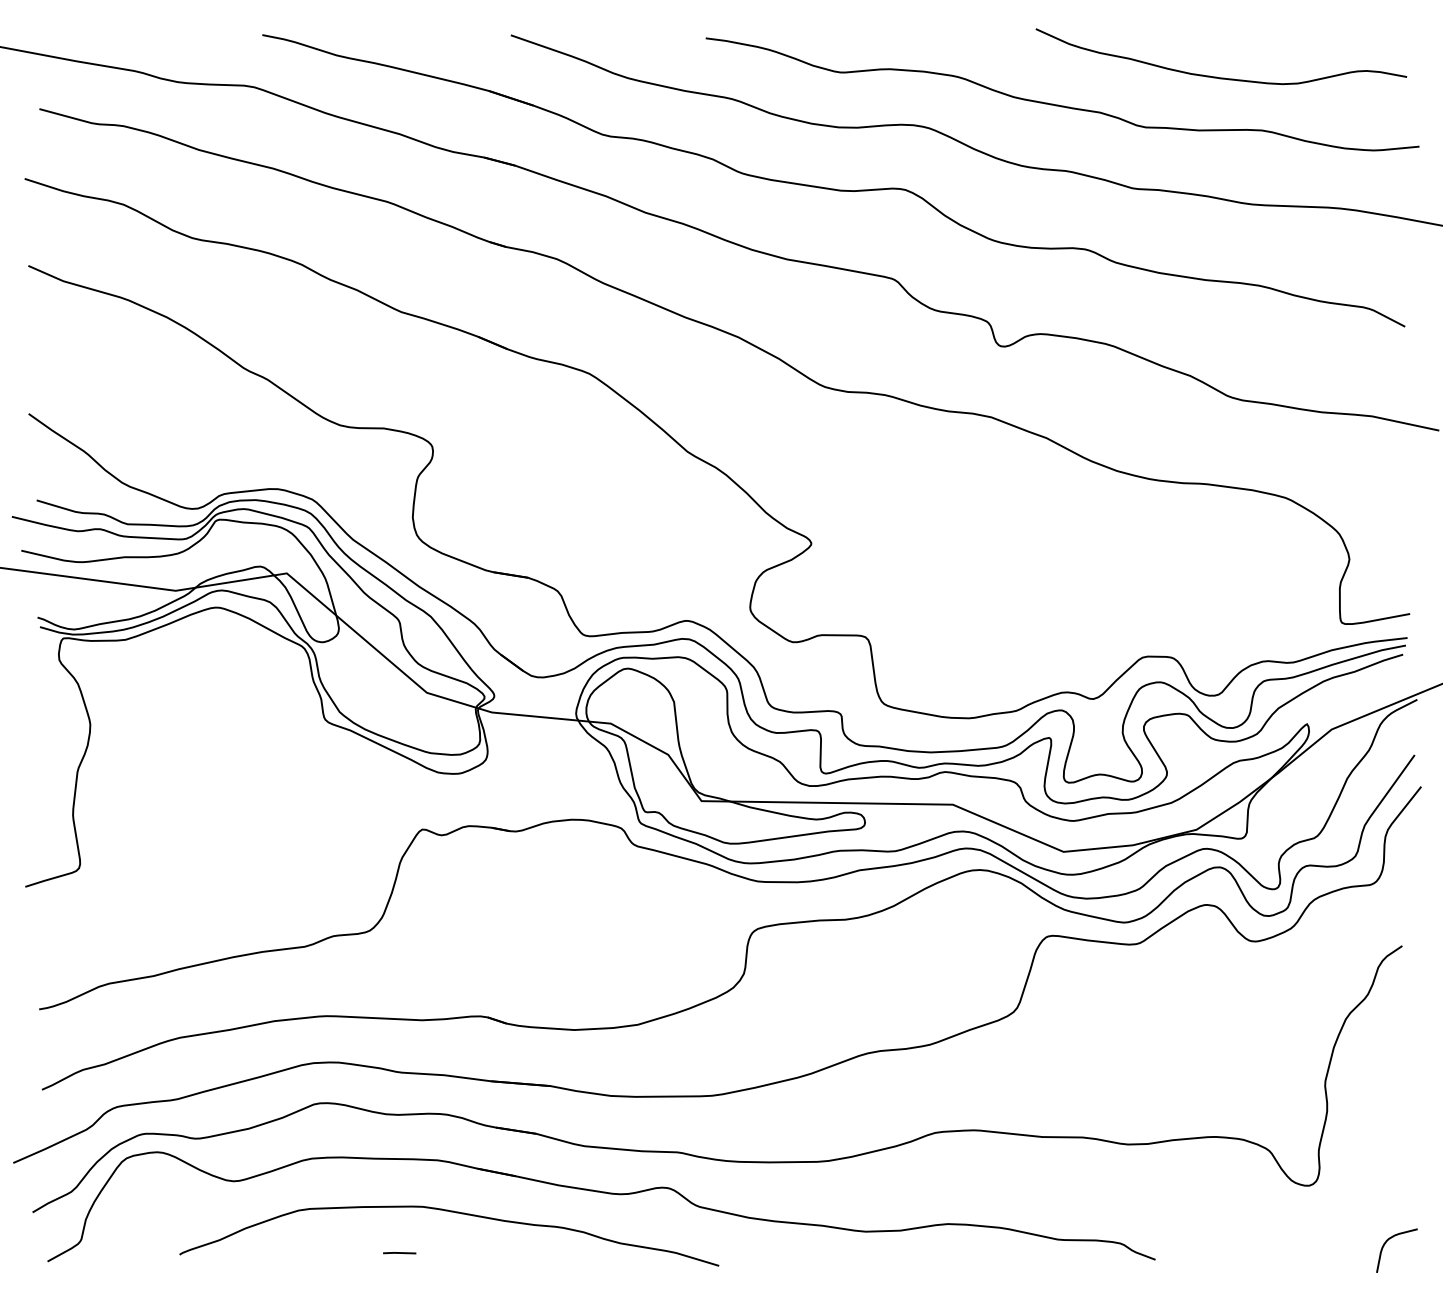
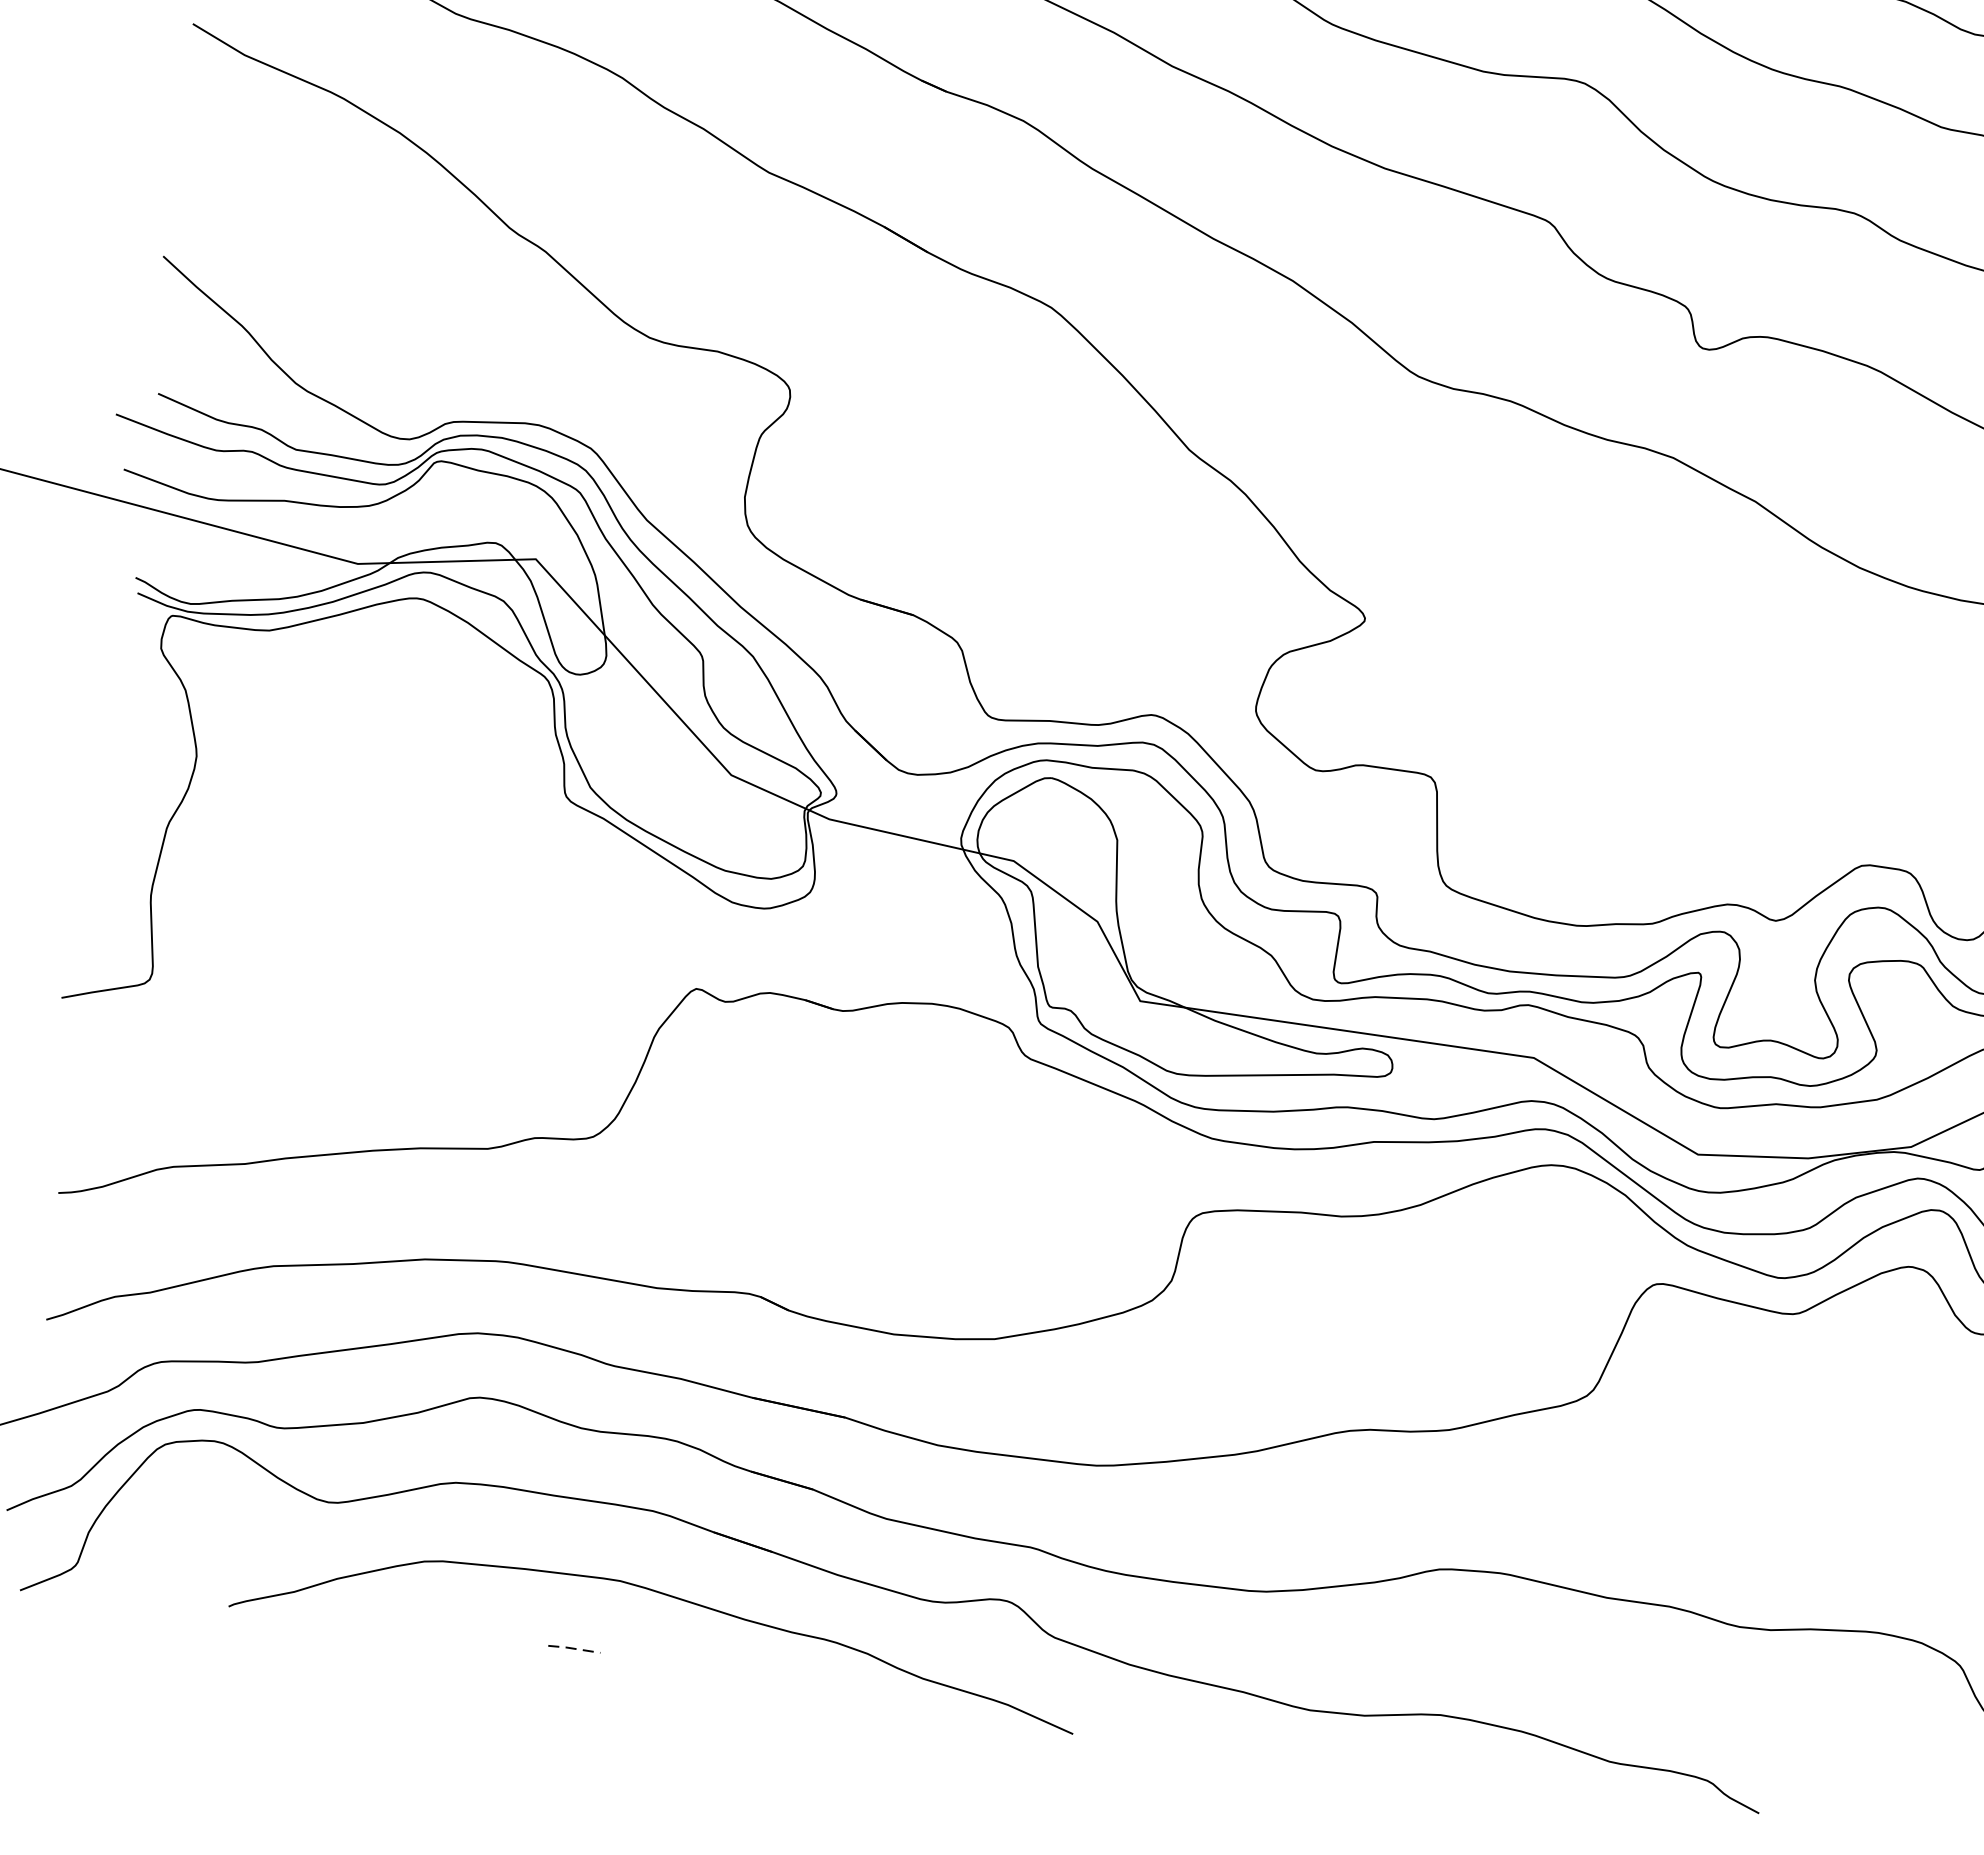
line: (399, 1252) -> (574, 1647), solid -> dashed

